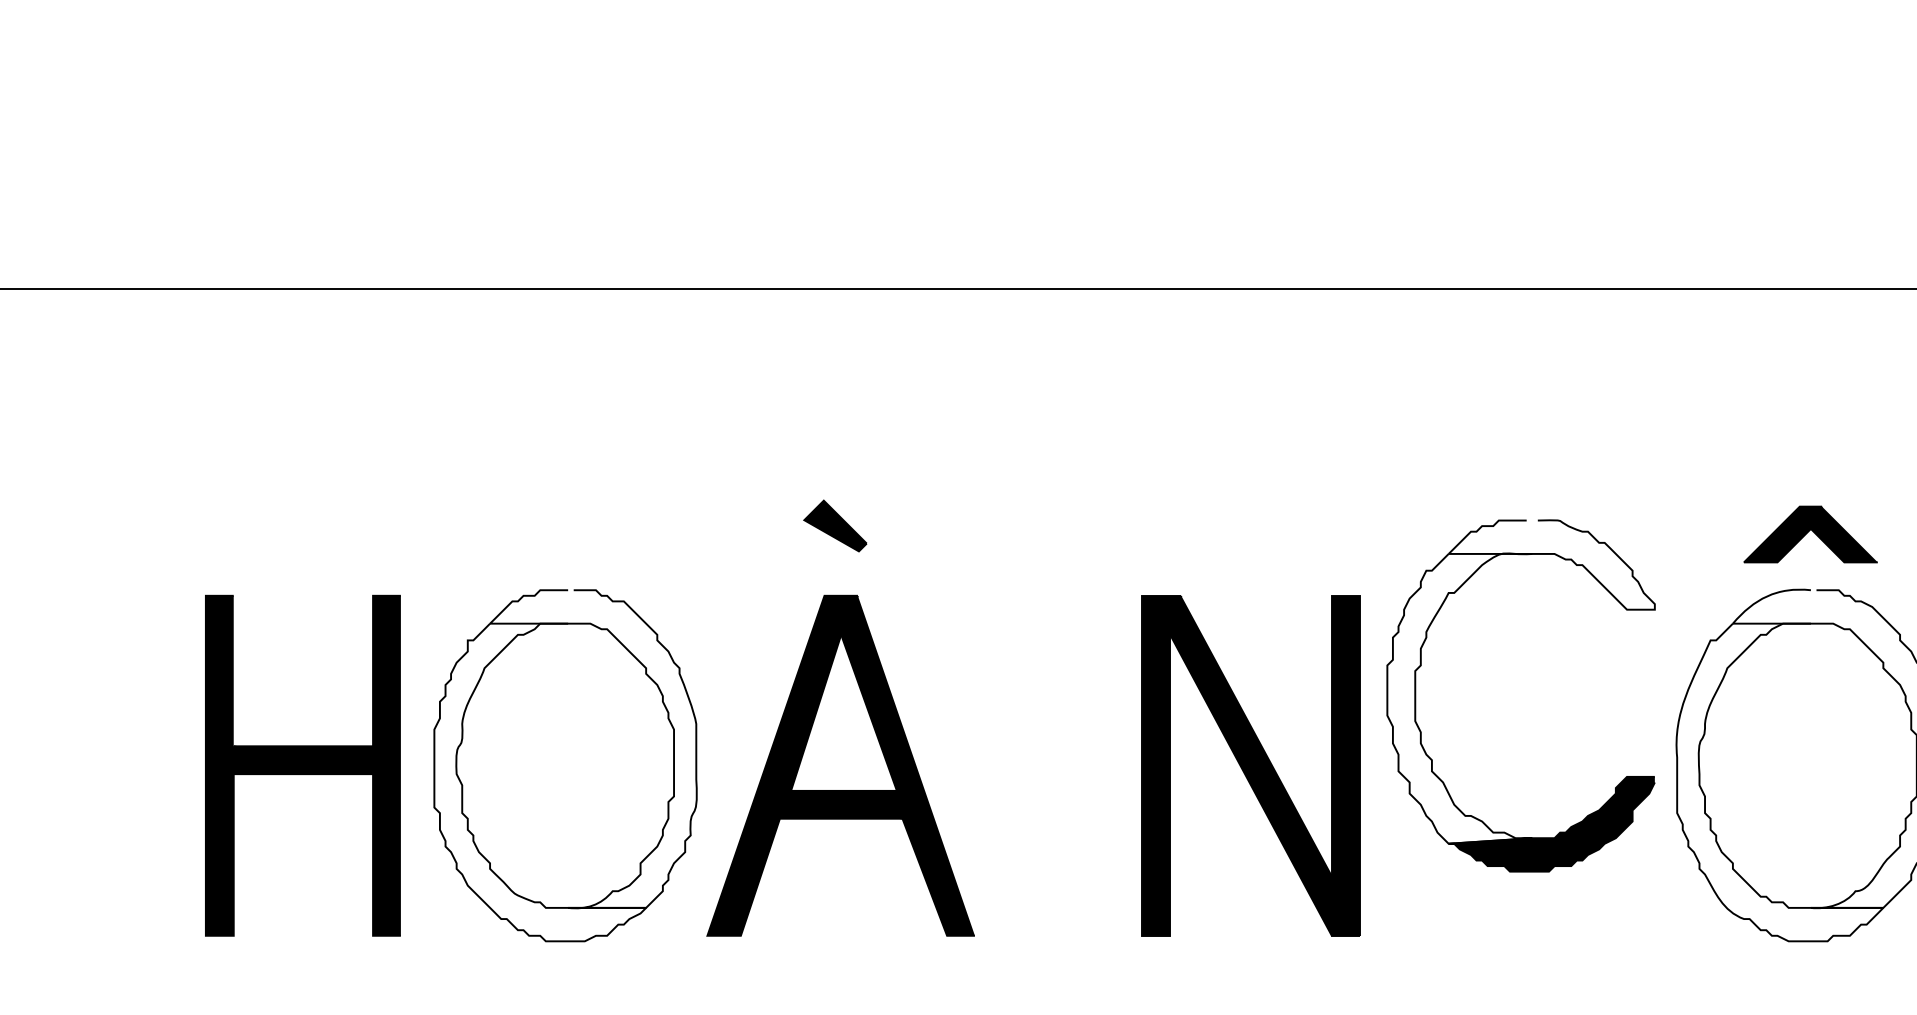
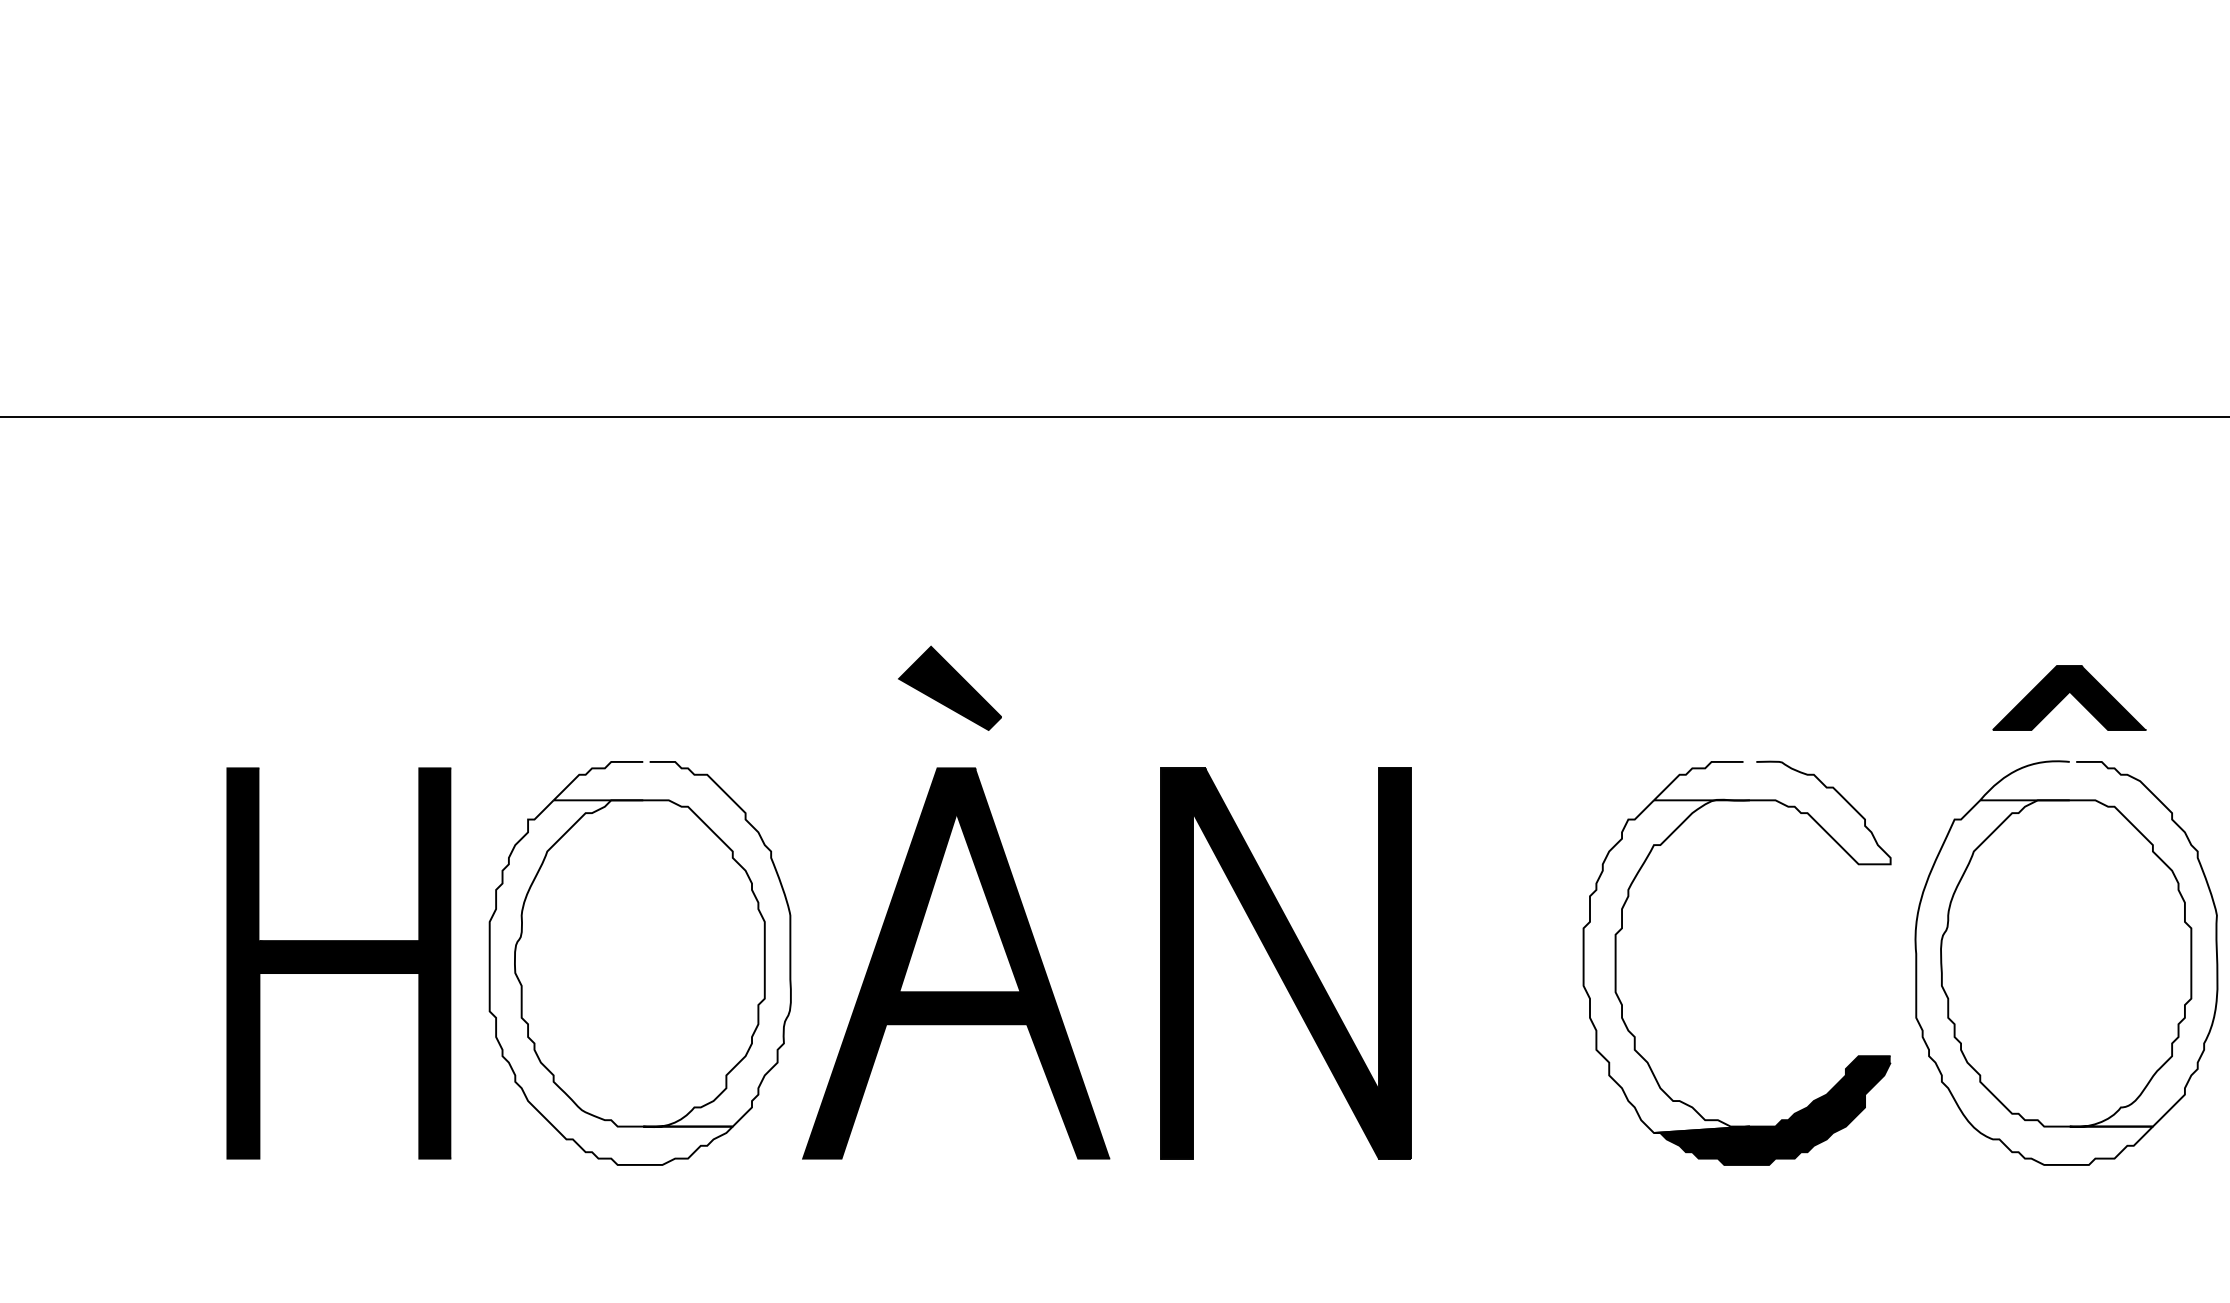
part: (834, 525) -> (949, 687), size x1.43
part: (1421, 666) -> (1622, 929), moved
part: (1250, 765) -> (1285, 963), moved

